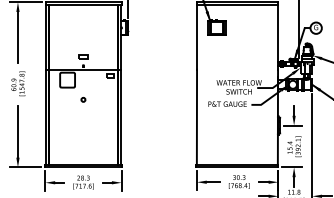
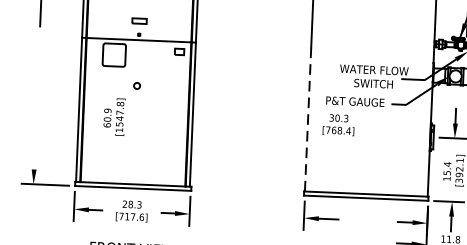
text: (18, 83) -> (114, 116), moved
line: (196, 117) -> (307, 119), solid -> dashed
line: (17, 131) -> (35, 129), removed
text: (238, 181) -> (337, 124), moved

